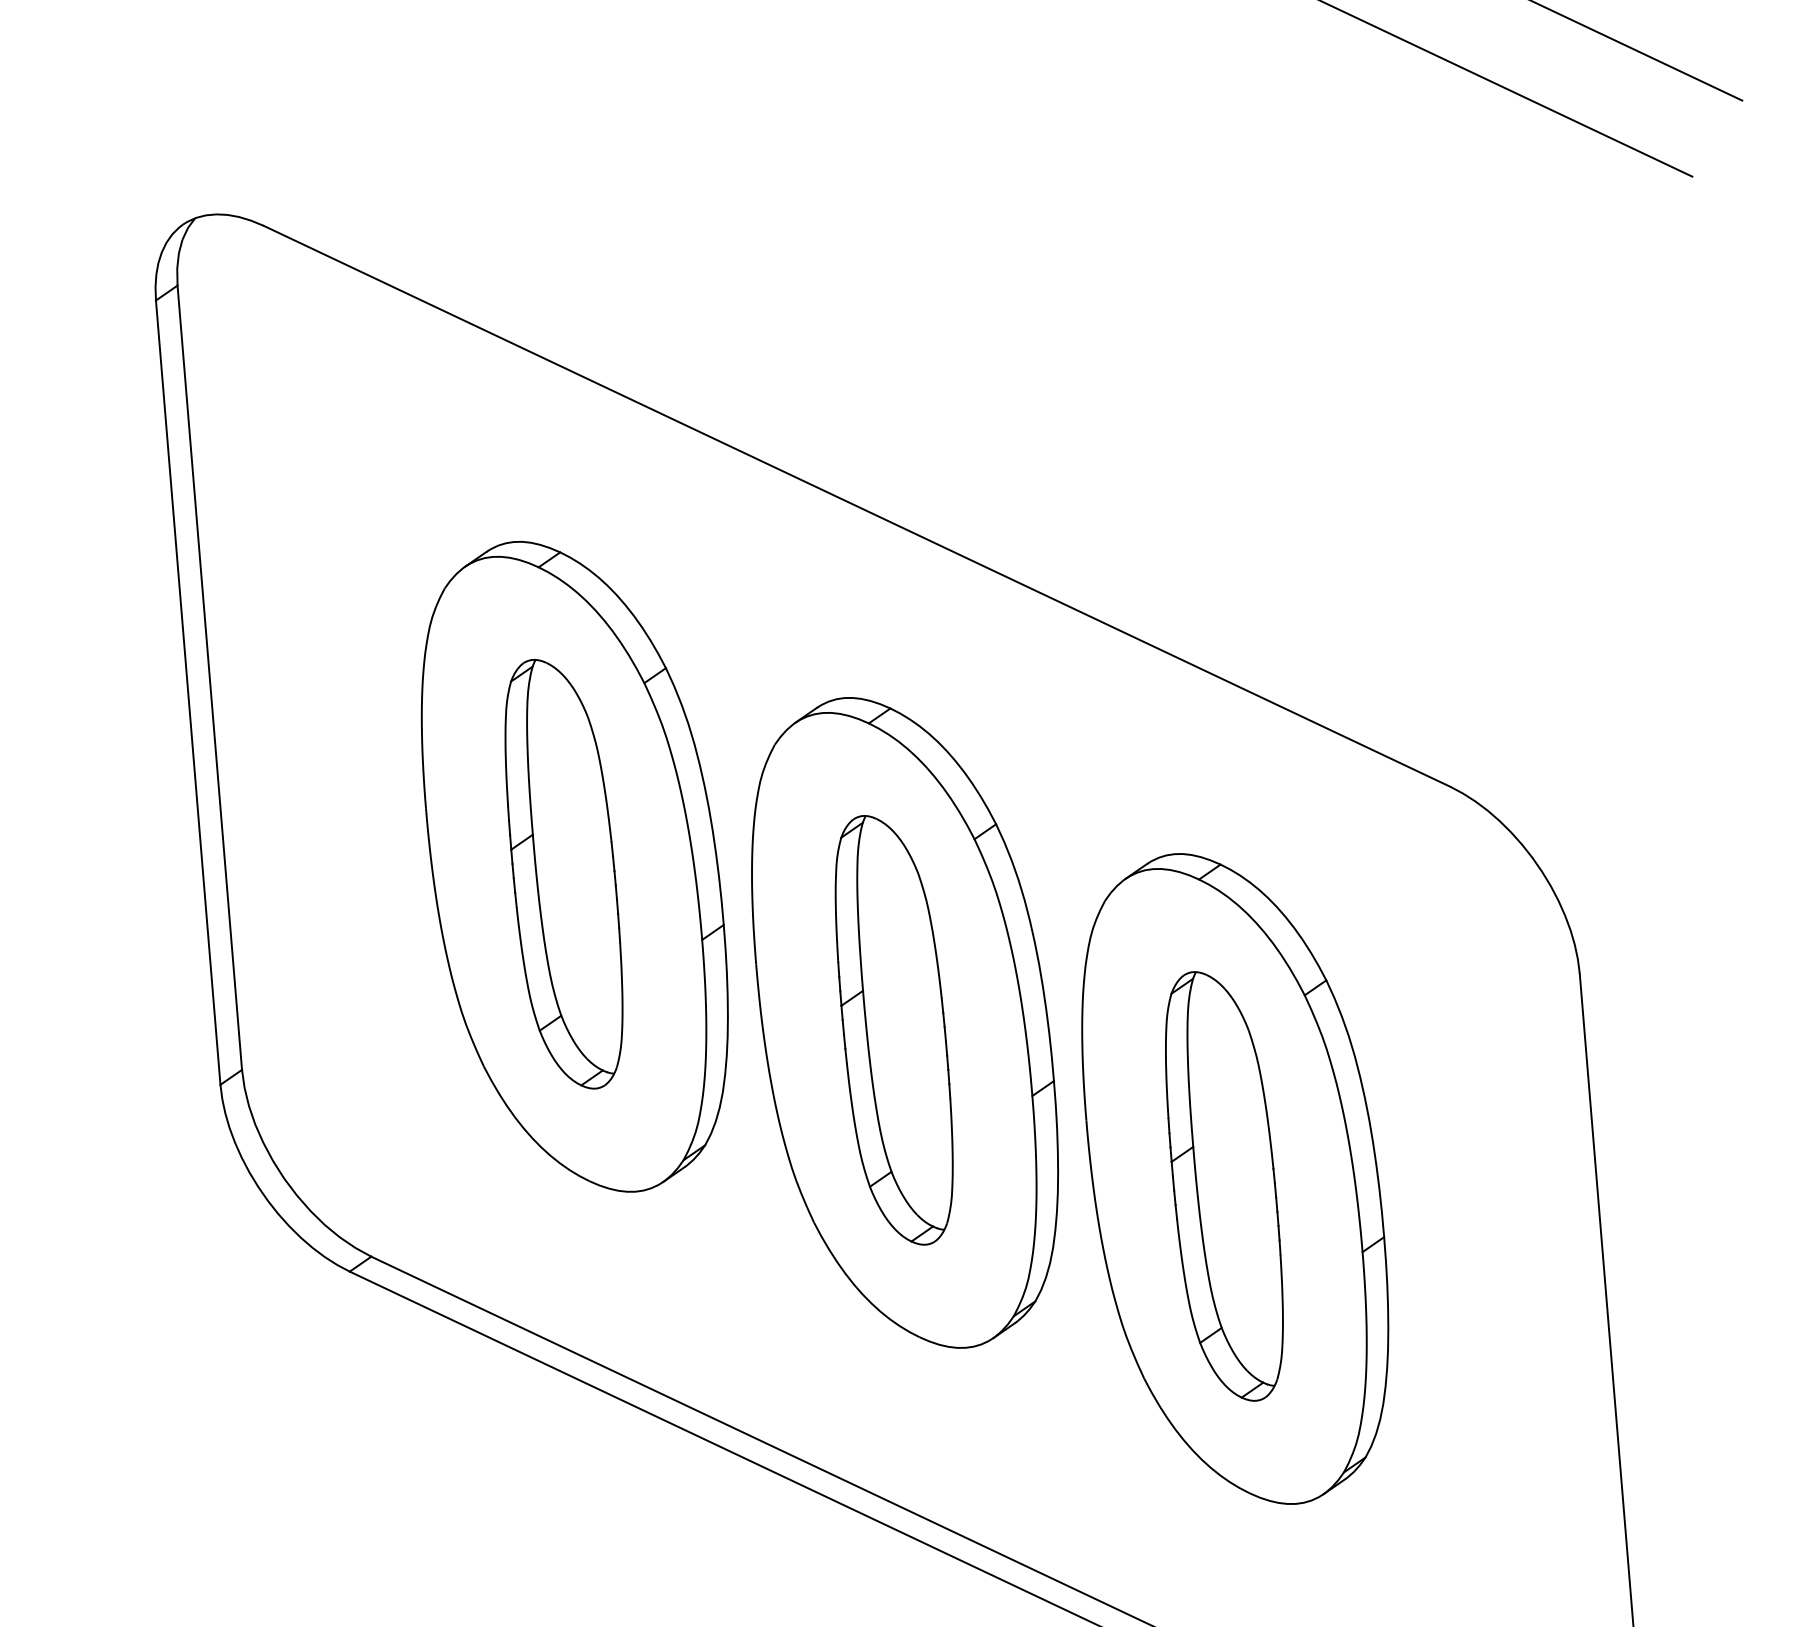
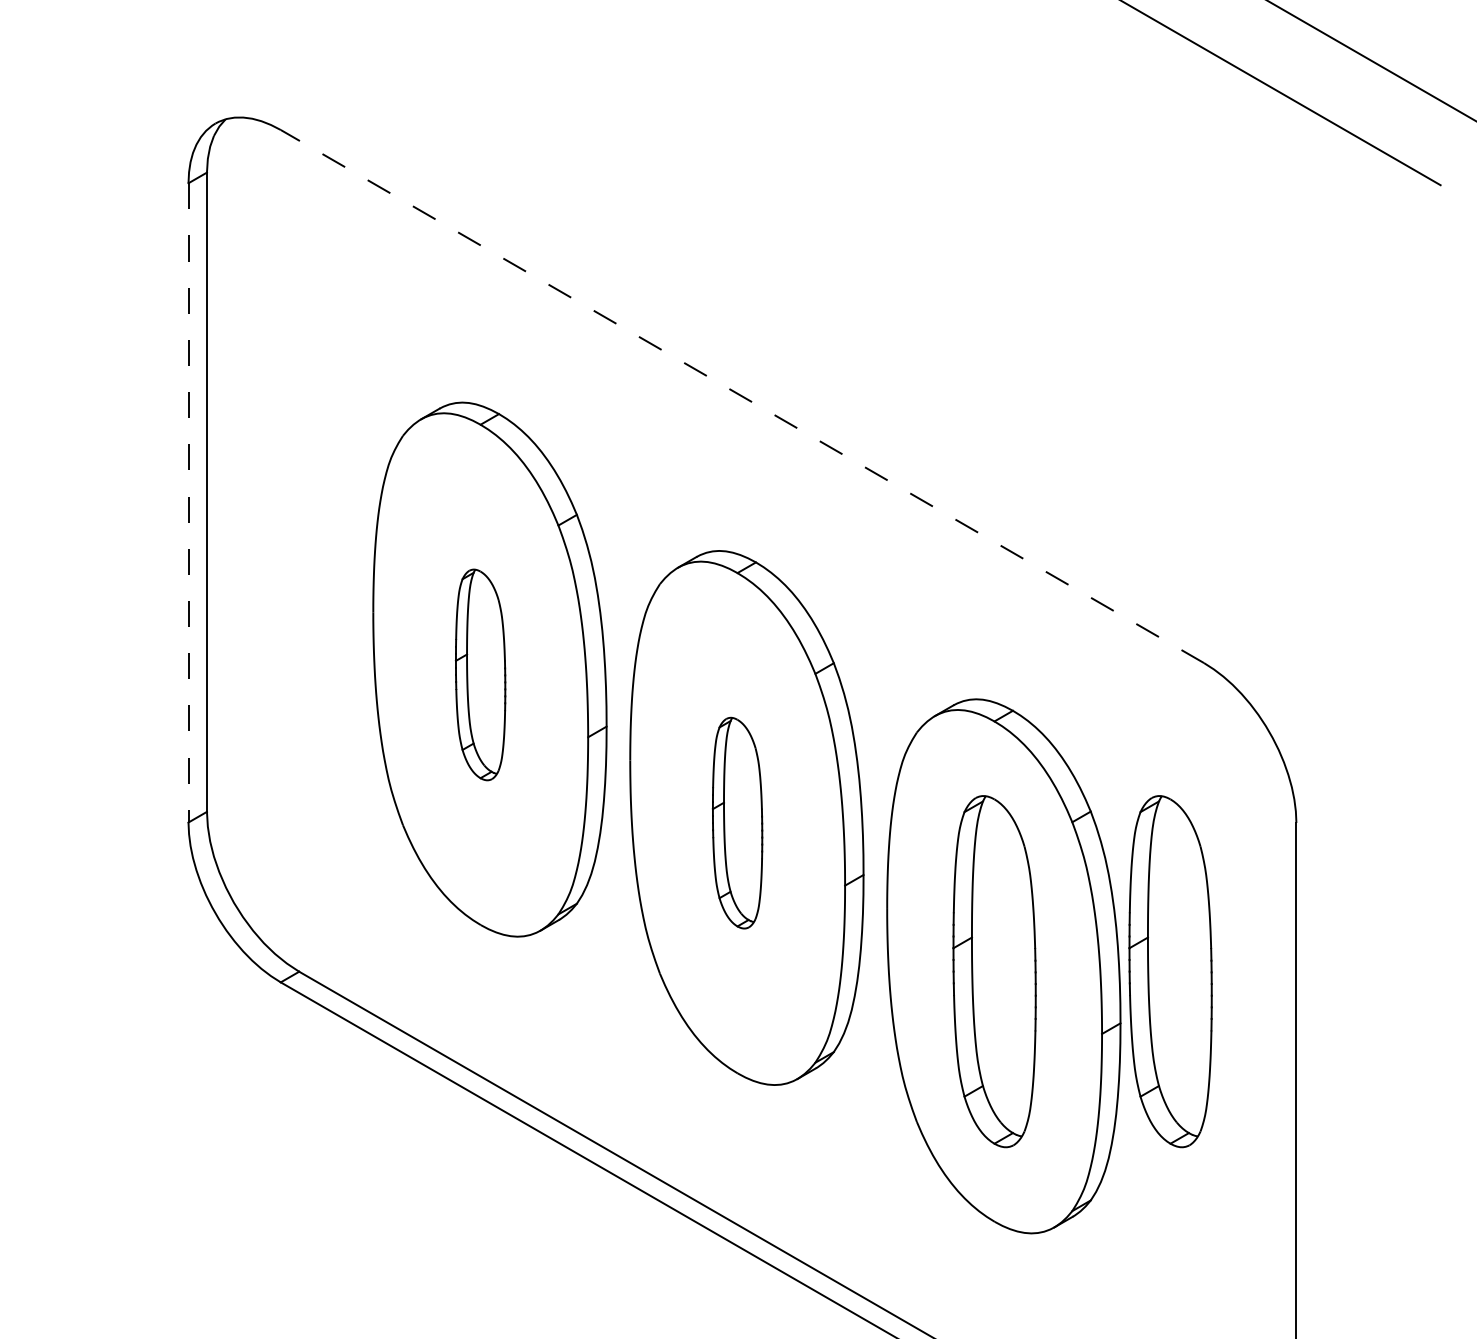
line: (857, 506) -> (742, 396), solid -> dashed
line: (188, 692) -> (188, 502), solid -> dashed
part: (563, 873) -> (480, 674), size x0.6
part: (893, 1029) -> (737, 822), size x0.6
part: (1440, 1168) -> (1170, 971), added

